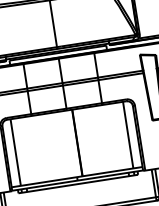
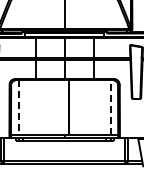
line: (127, 134) -> (110, 107), solid -> dashed
line: (15, 153) -> (18, 108), solid -> dashed

